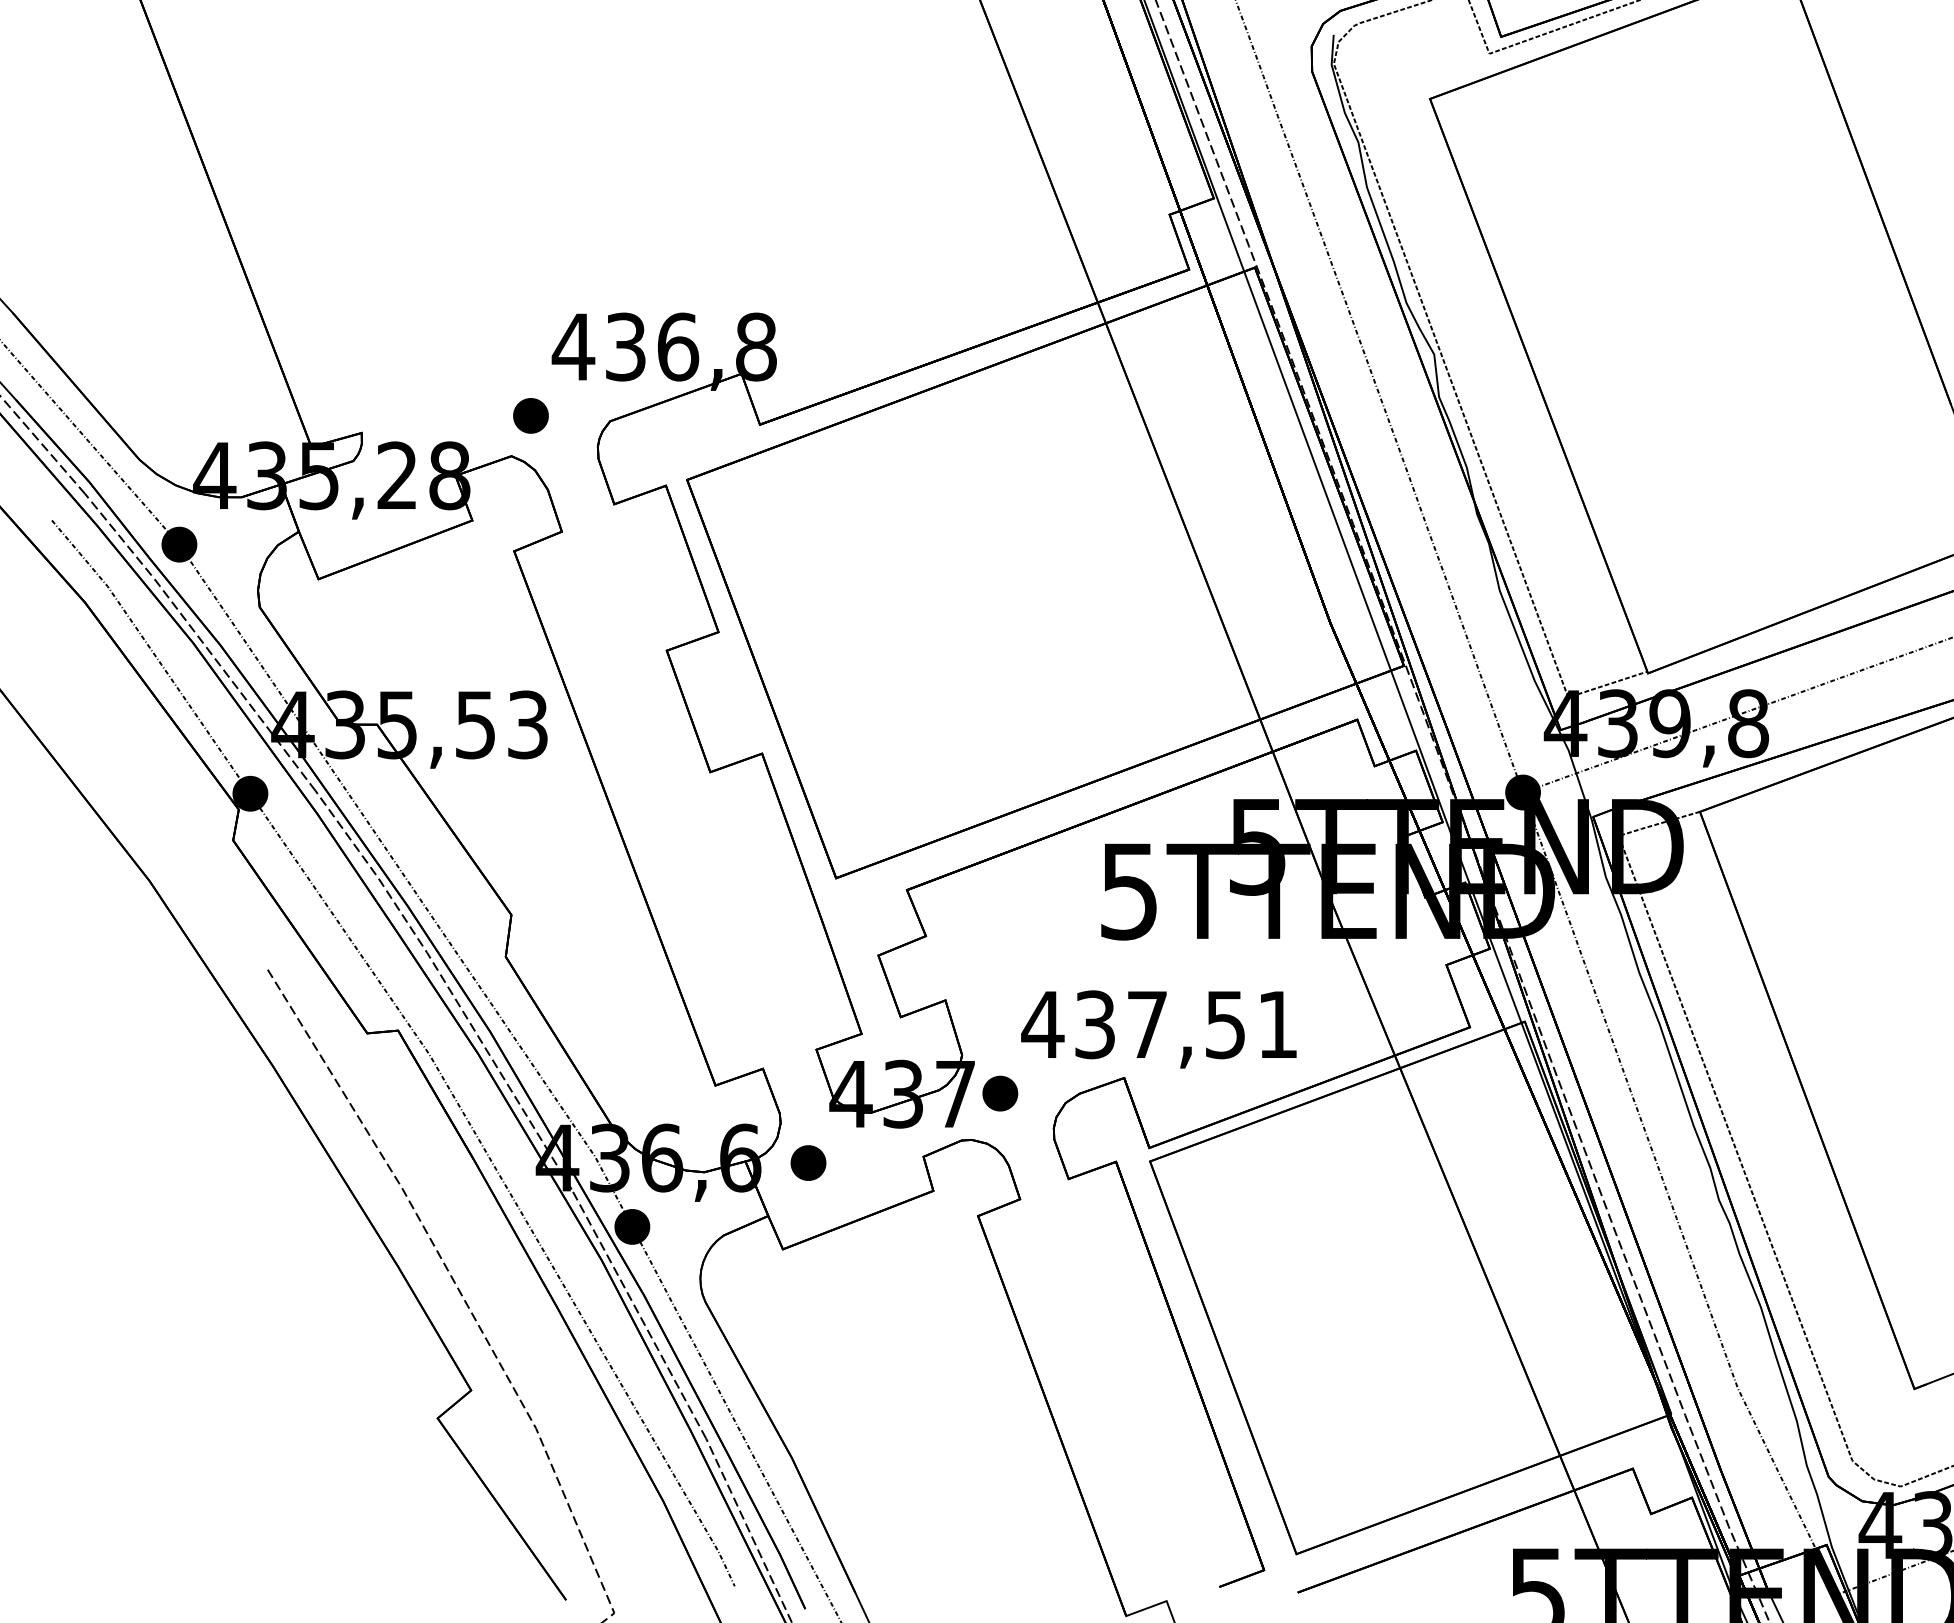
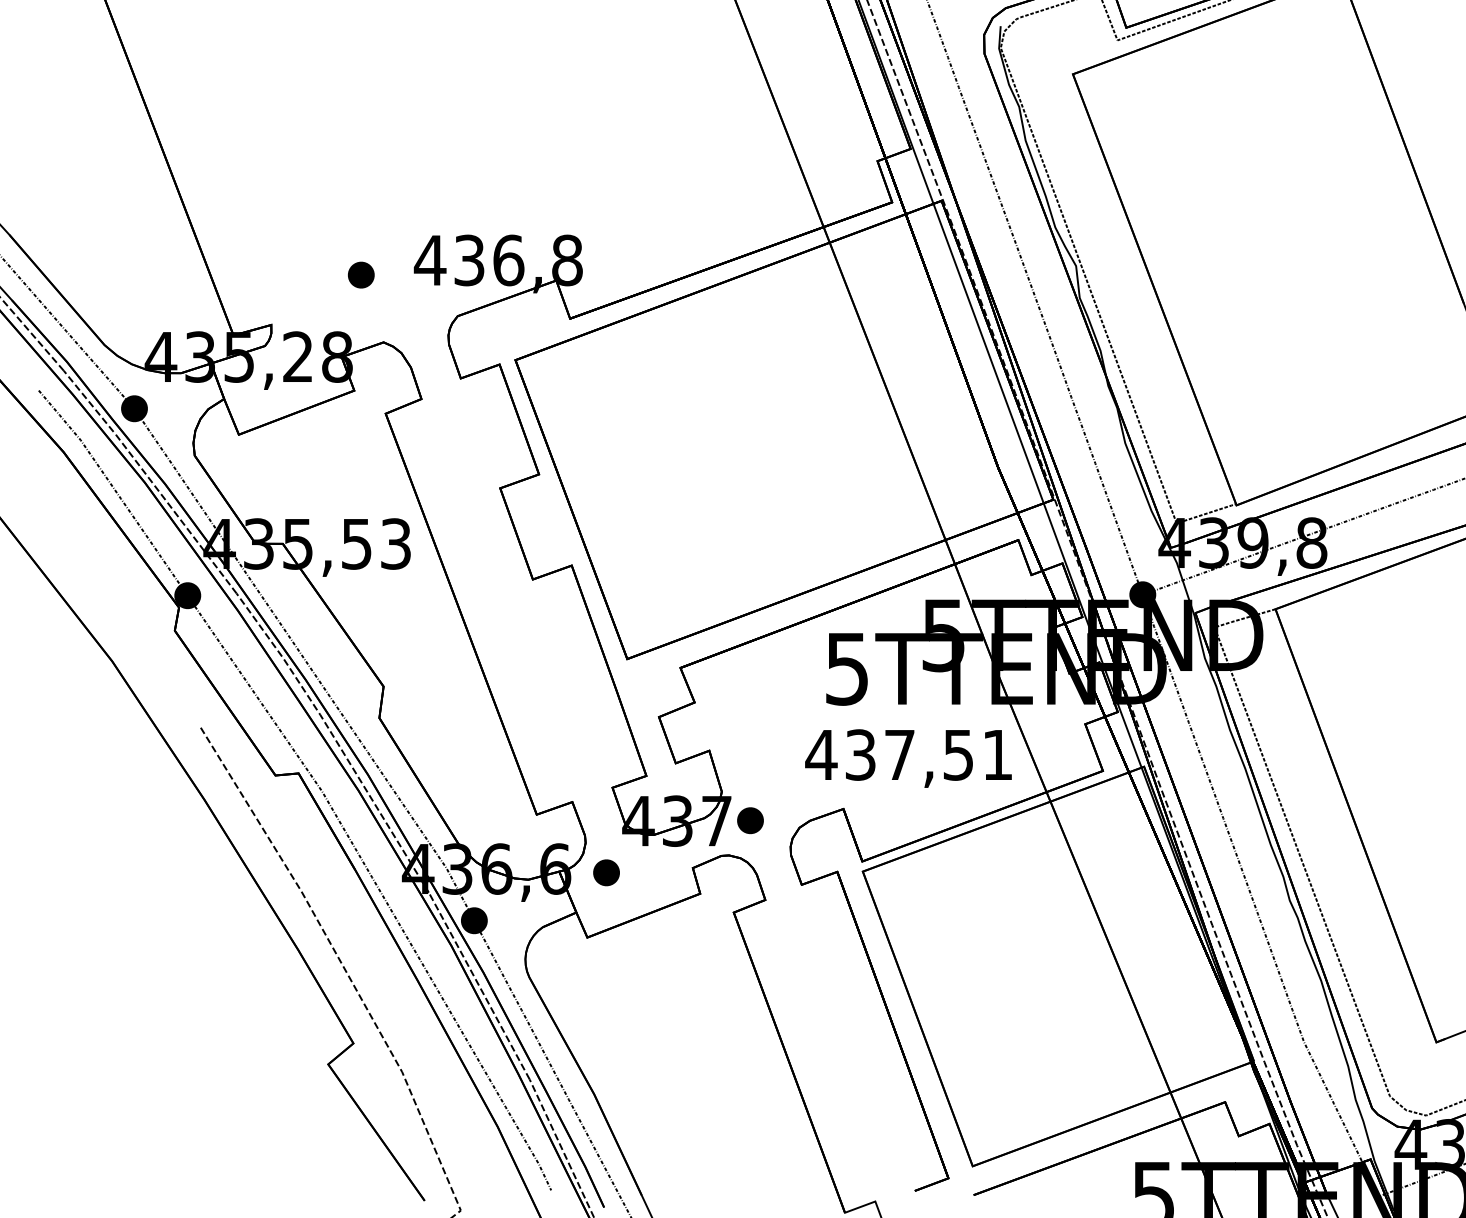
part: (531, 415) -> (361, 274), moved
text: (1158, 1029) -> (908, 758), moved

